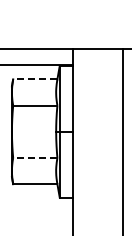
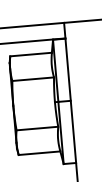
line: (34, 79) -> (30, 54), dashed -> solid
line: (34, 157) -> (36, 128), dashed -> solid

